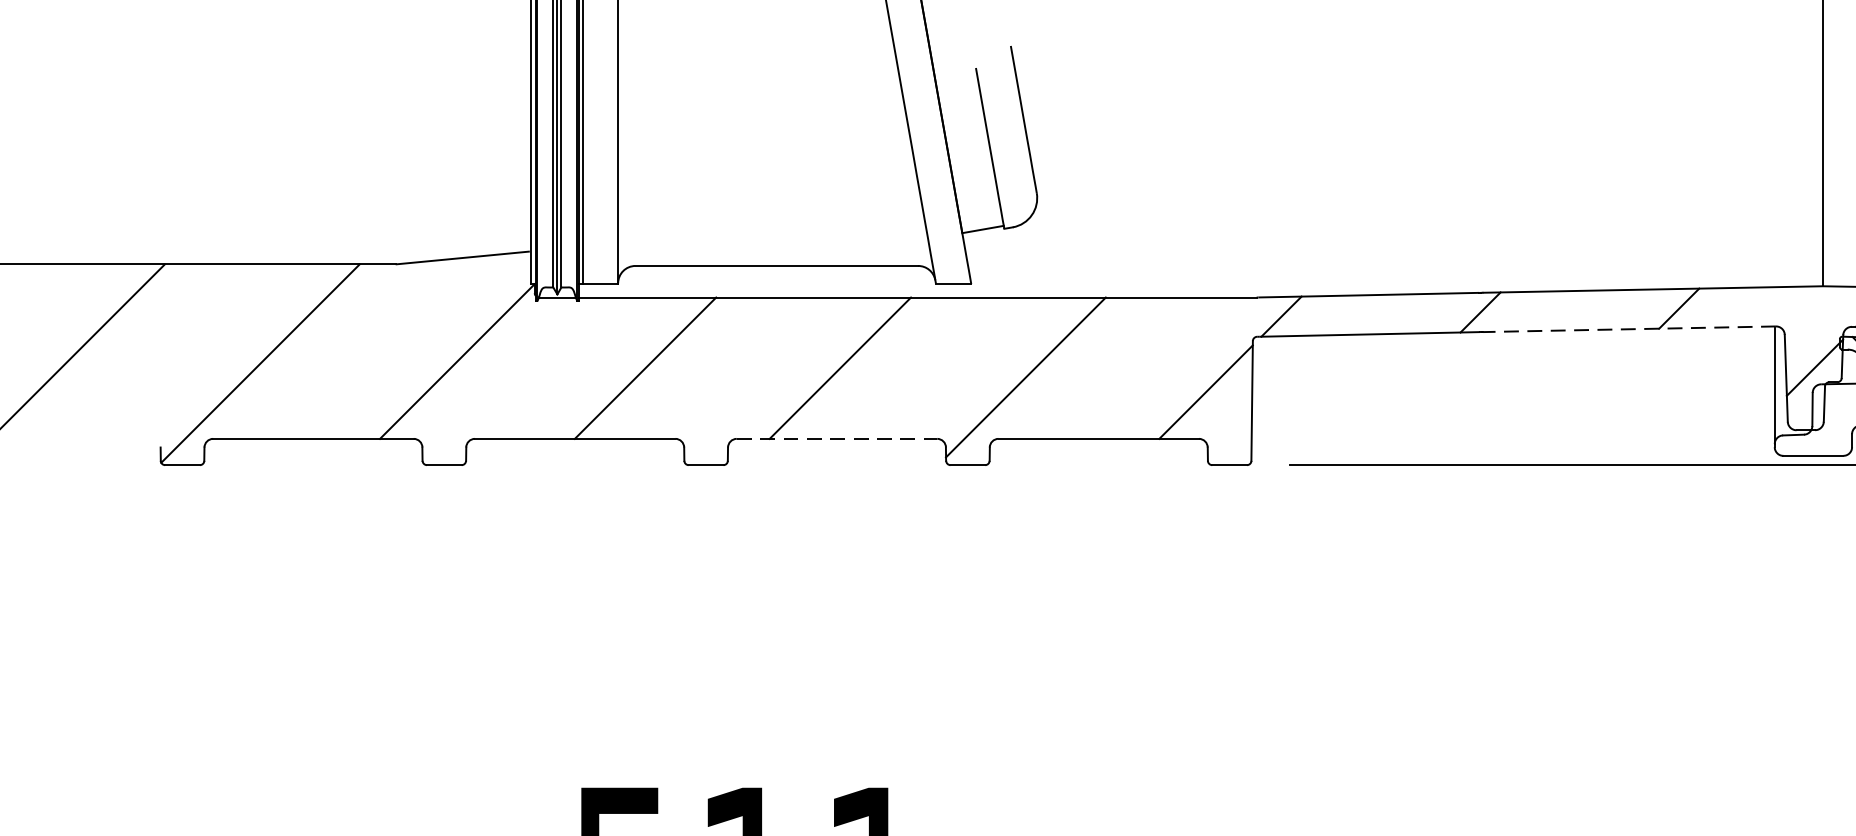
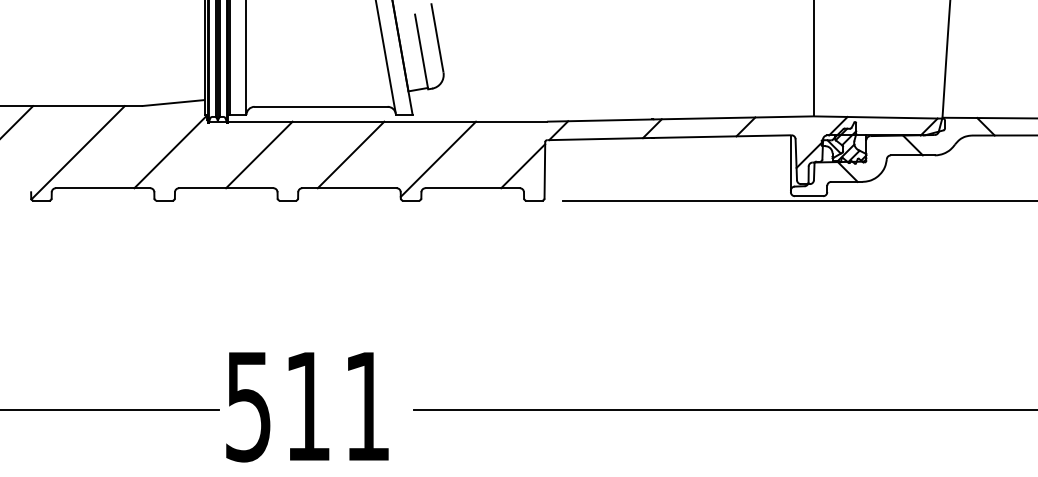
line: (1627, 329) -> (721, 136), dashed -> solid
line: (837, 439) -> (349, 188), dashed -> solid

